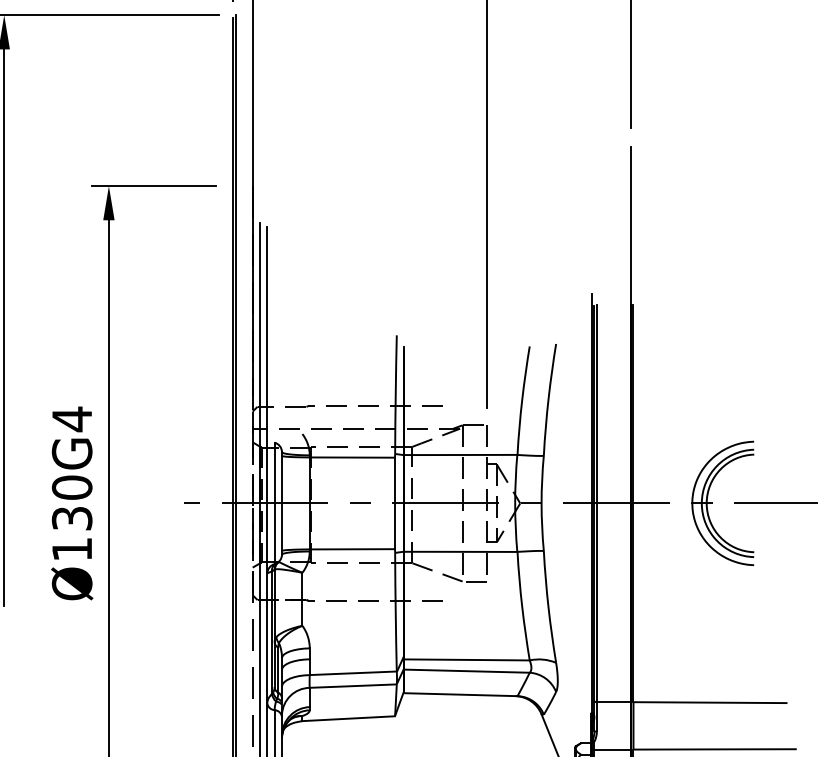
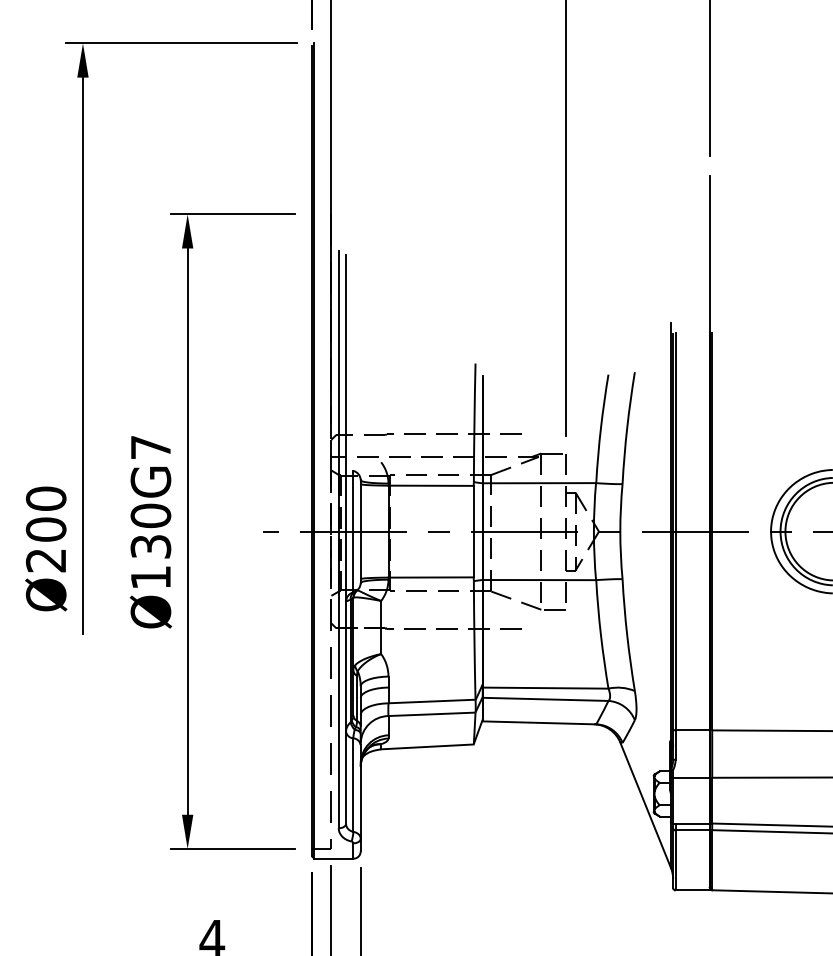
text: (71, 419) -> (150, 447), Ø130G4 -> Ø130G7

